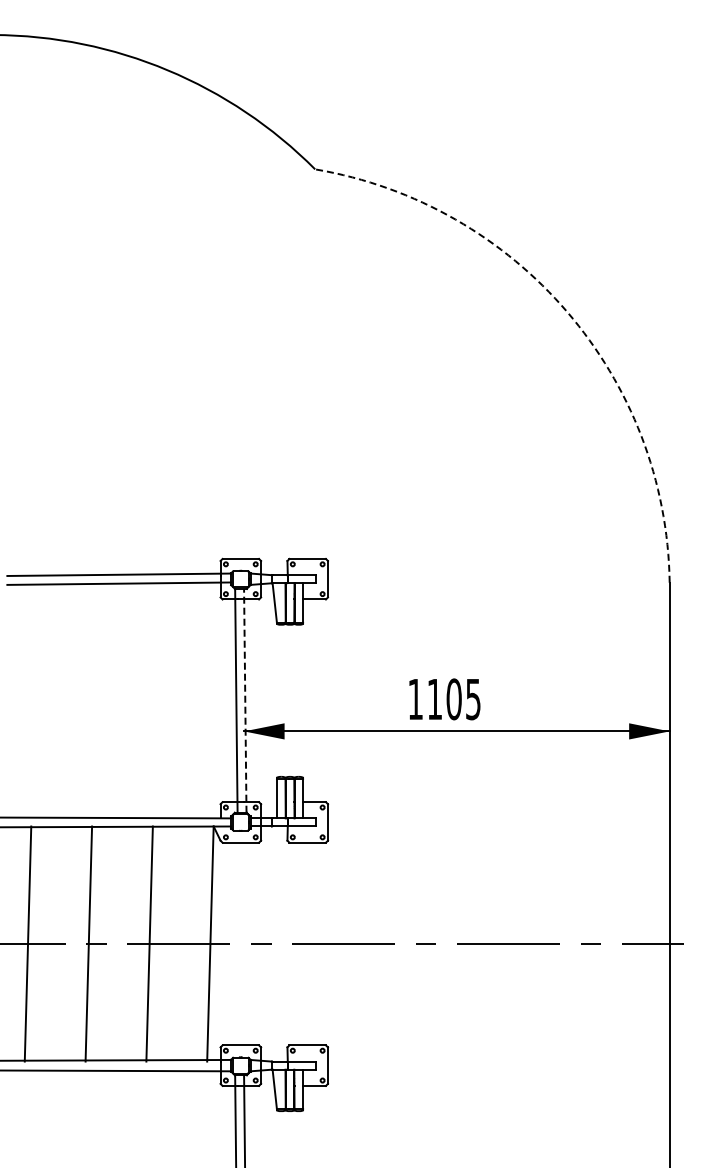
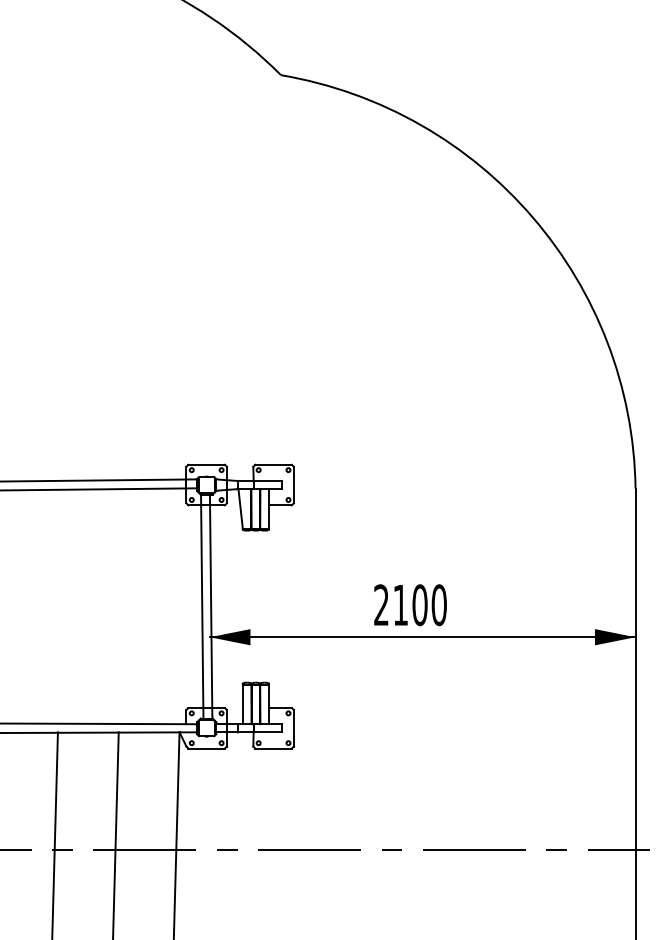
arc: (567, 311) -> (533, 217), dashed -> solid
text: (444, 699) -> (410, 605), 1105 -> 2100
line: (245, 700) -> (211, 606), dashed -> solid

